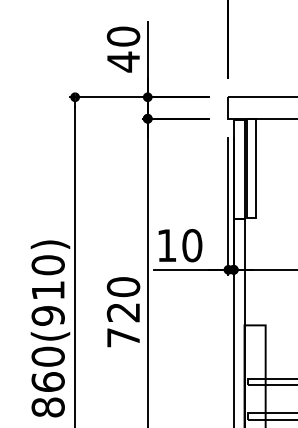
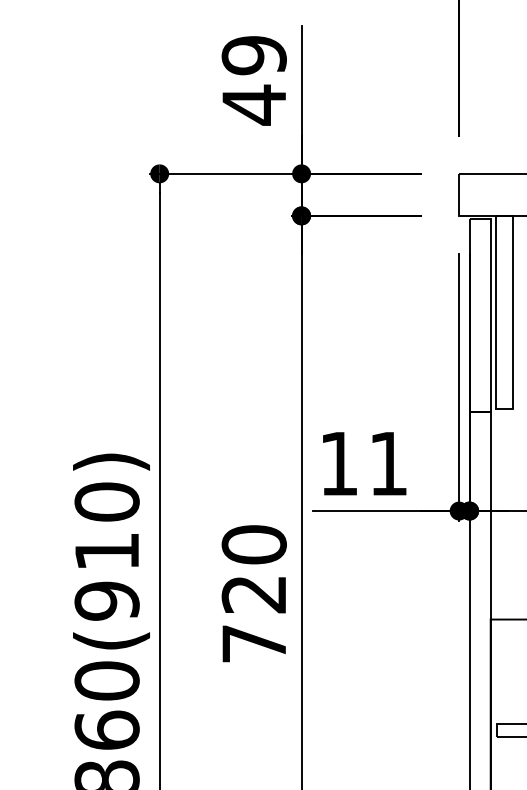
text: (123, 36) -> (254, 55), 40 -> 49
text: (192, 245) -> (388, 463), 10 -> 11

